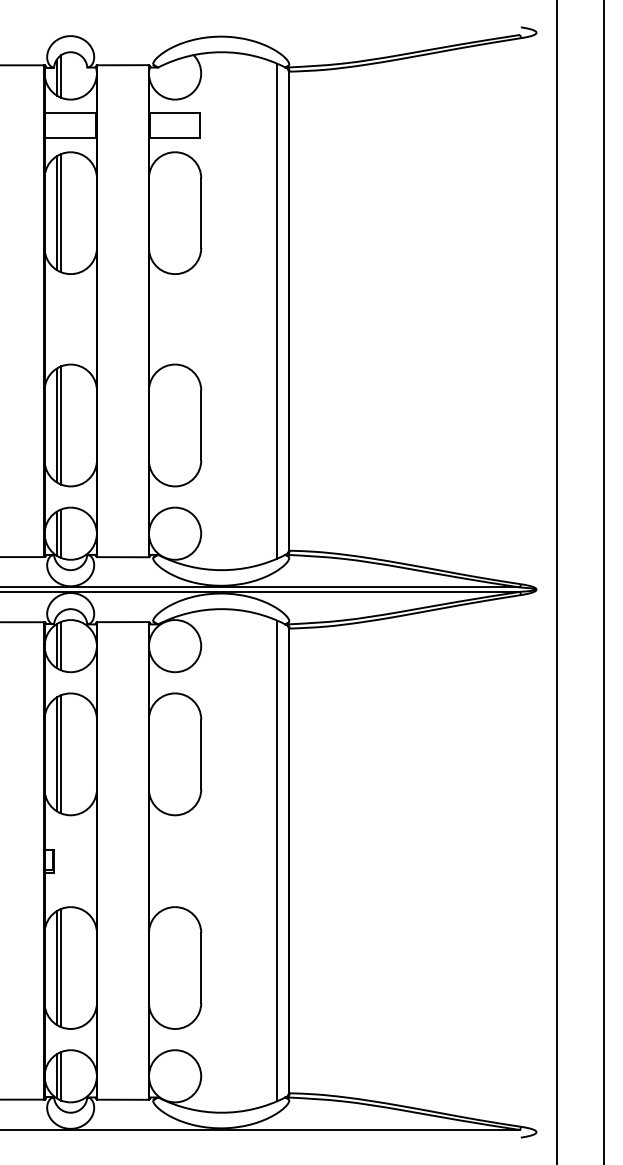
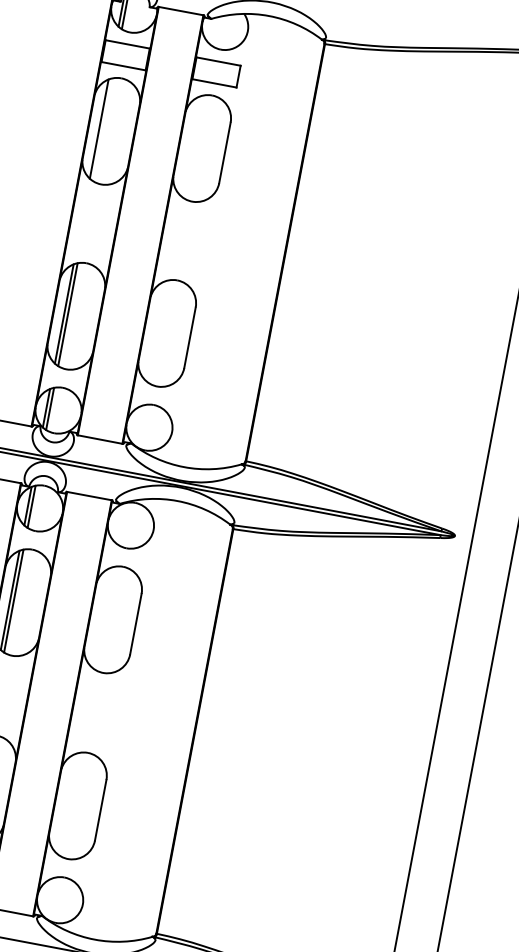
line: (61, 213) -> (103, 130), removed
line: (277, 310) -> (275, 250), removed
line: (277, 860) -> (184, 729), removed

